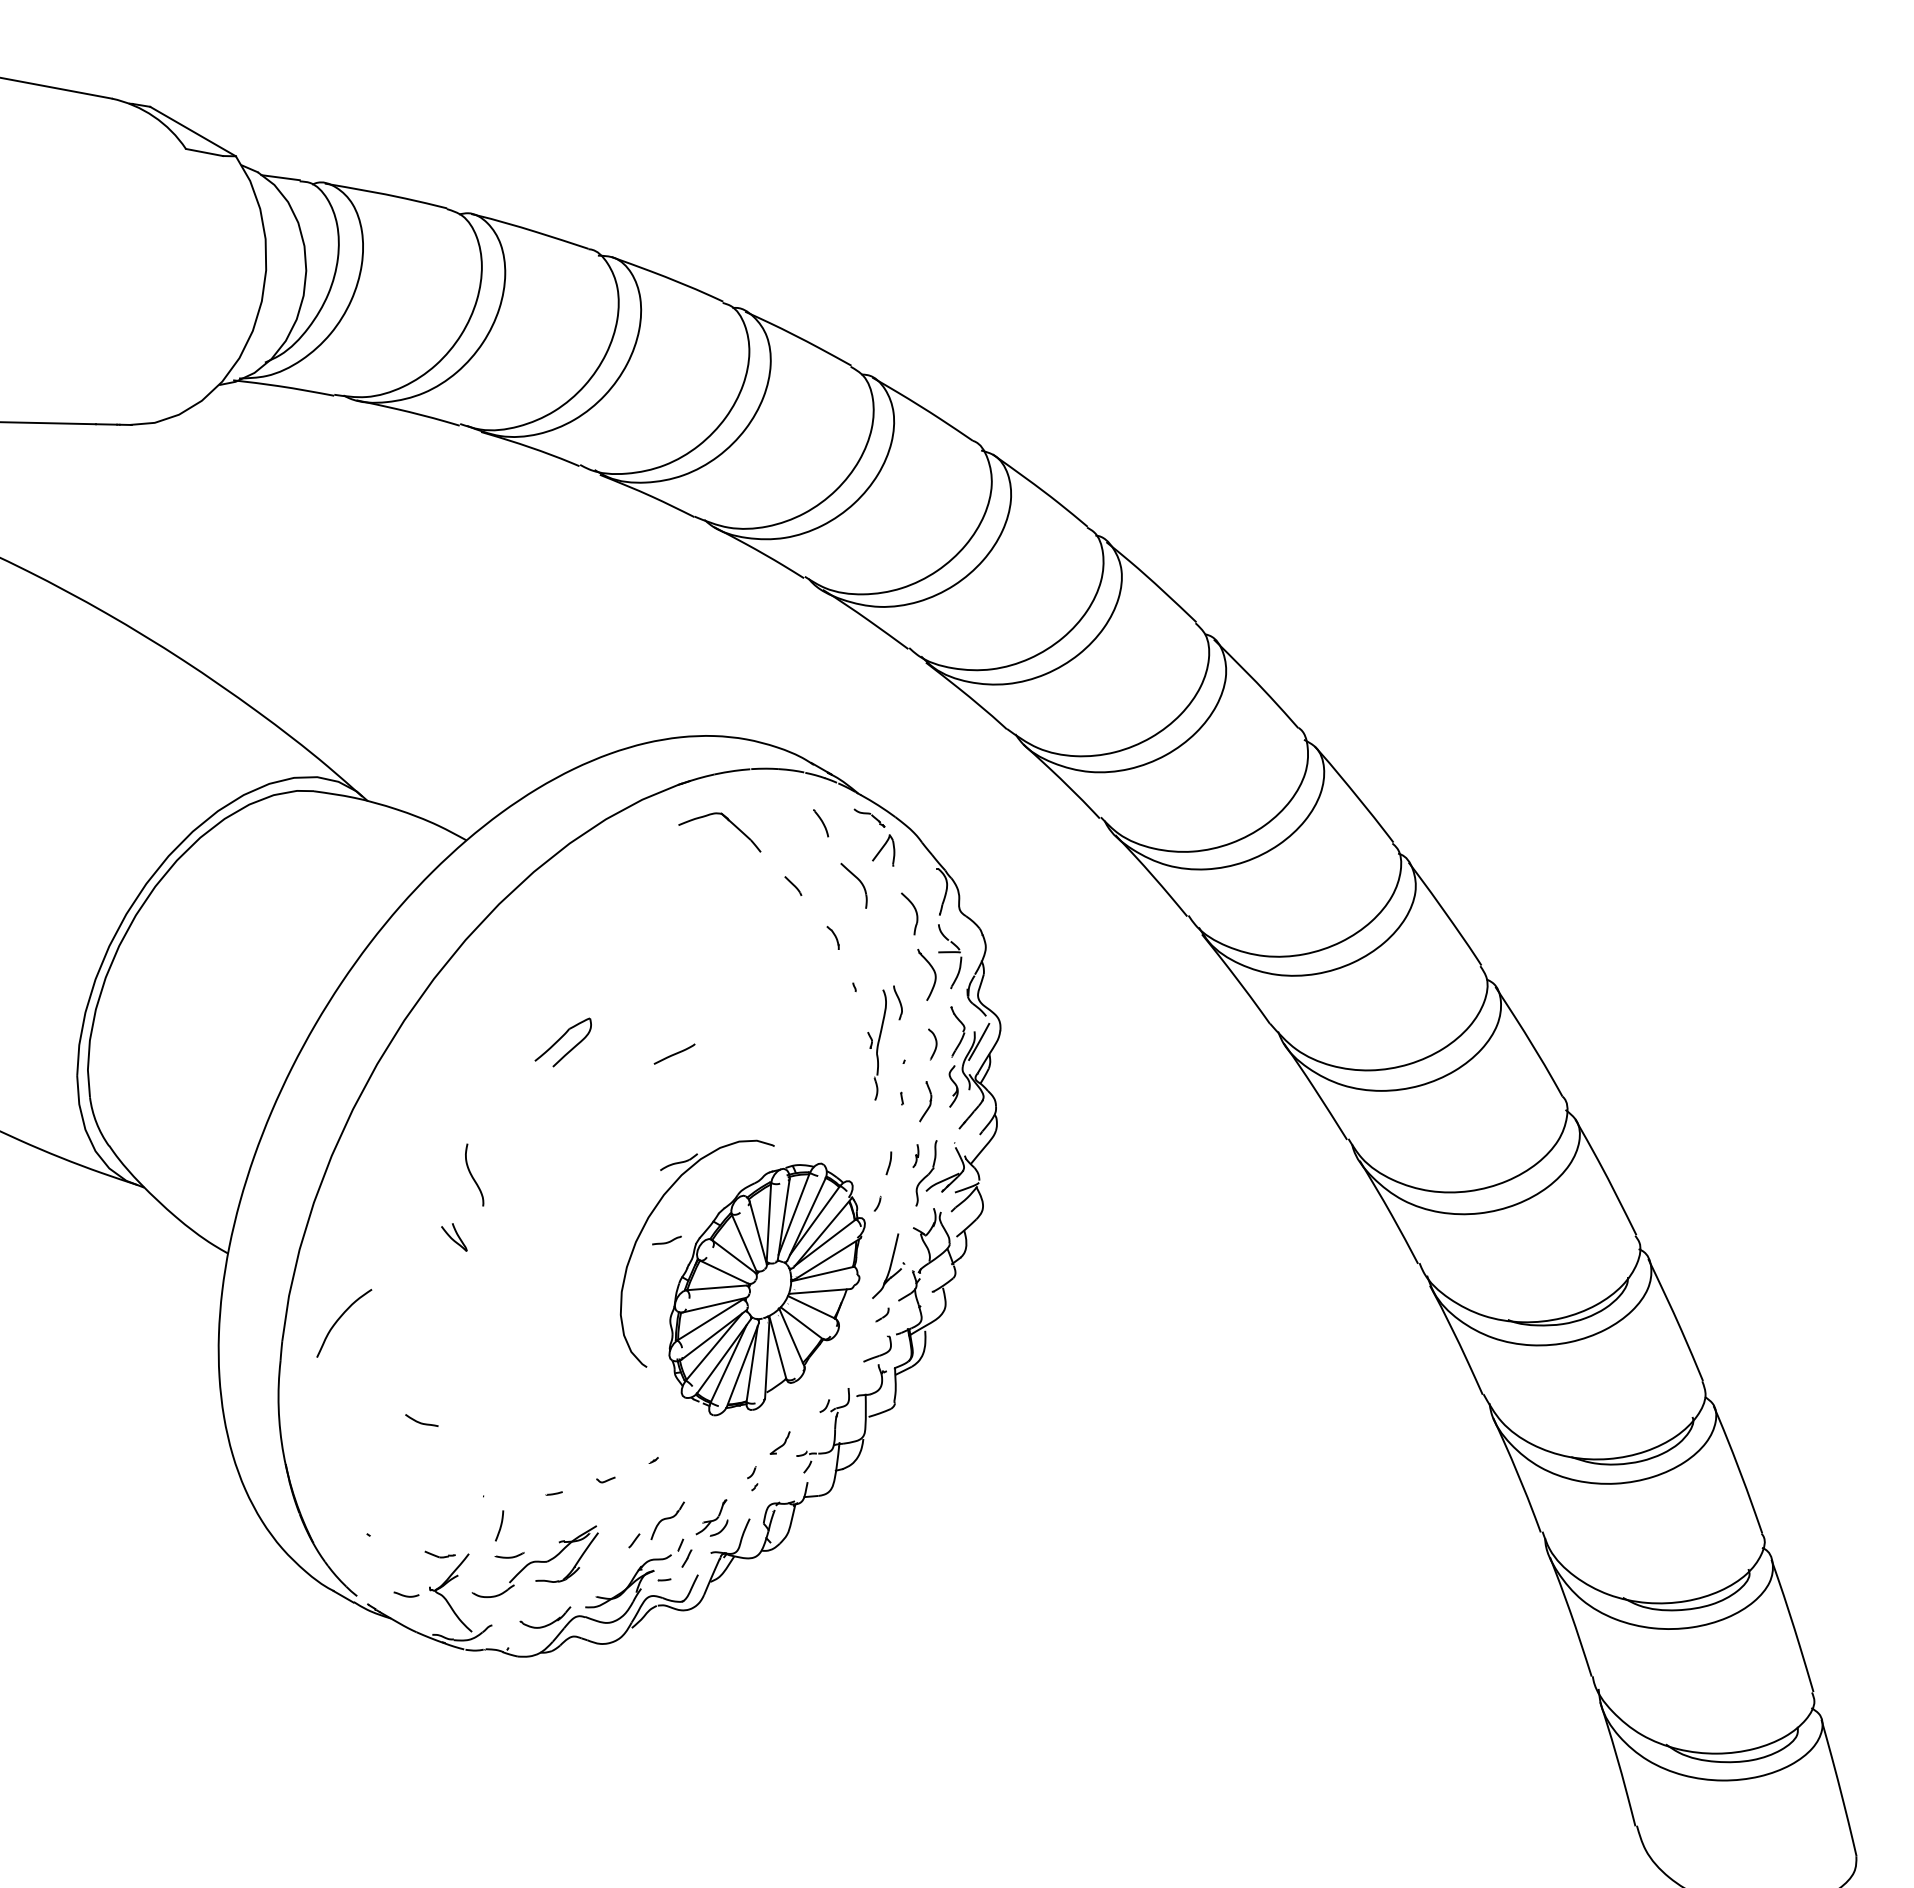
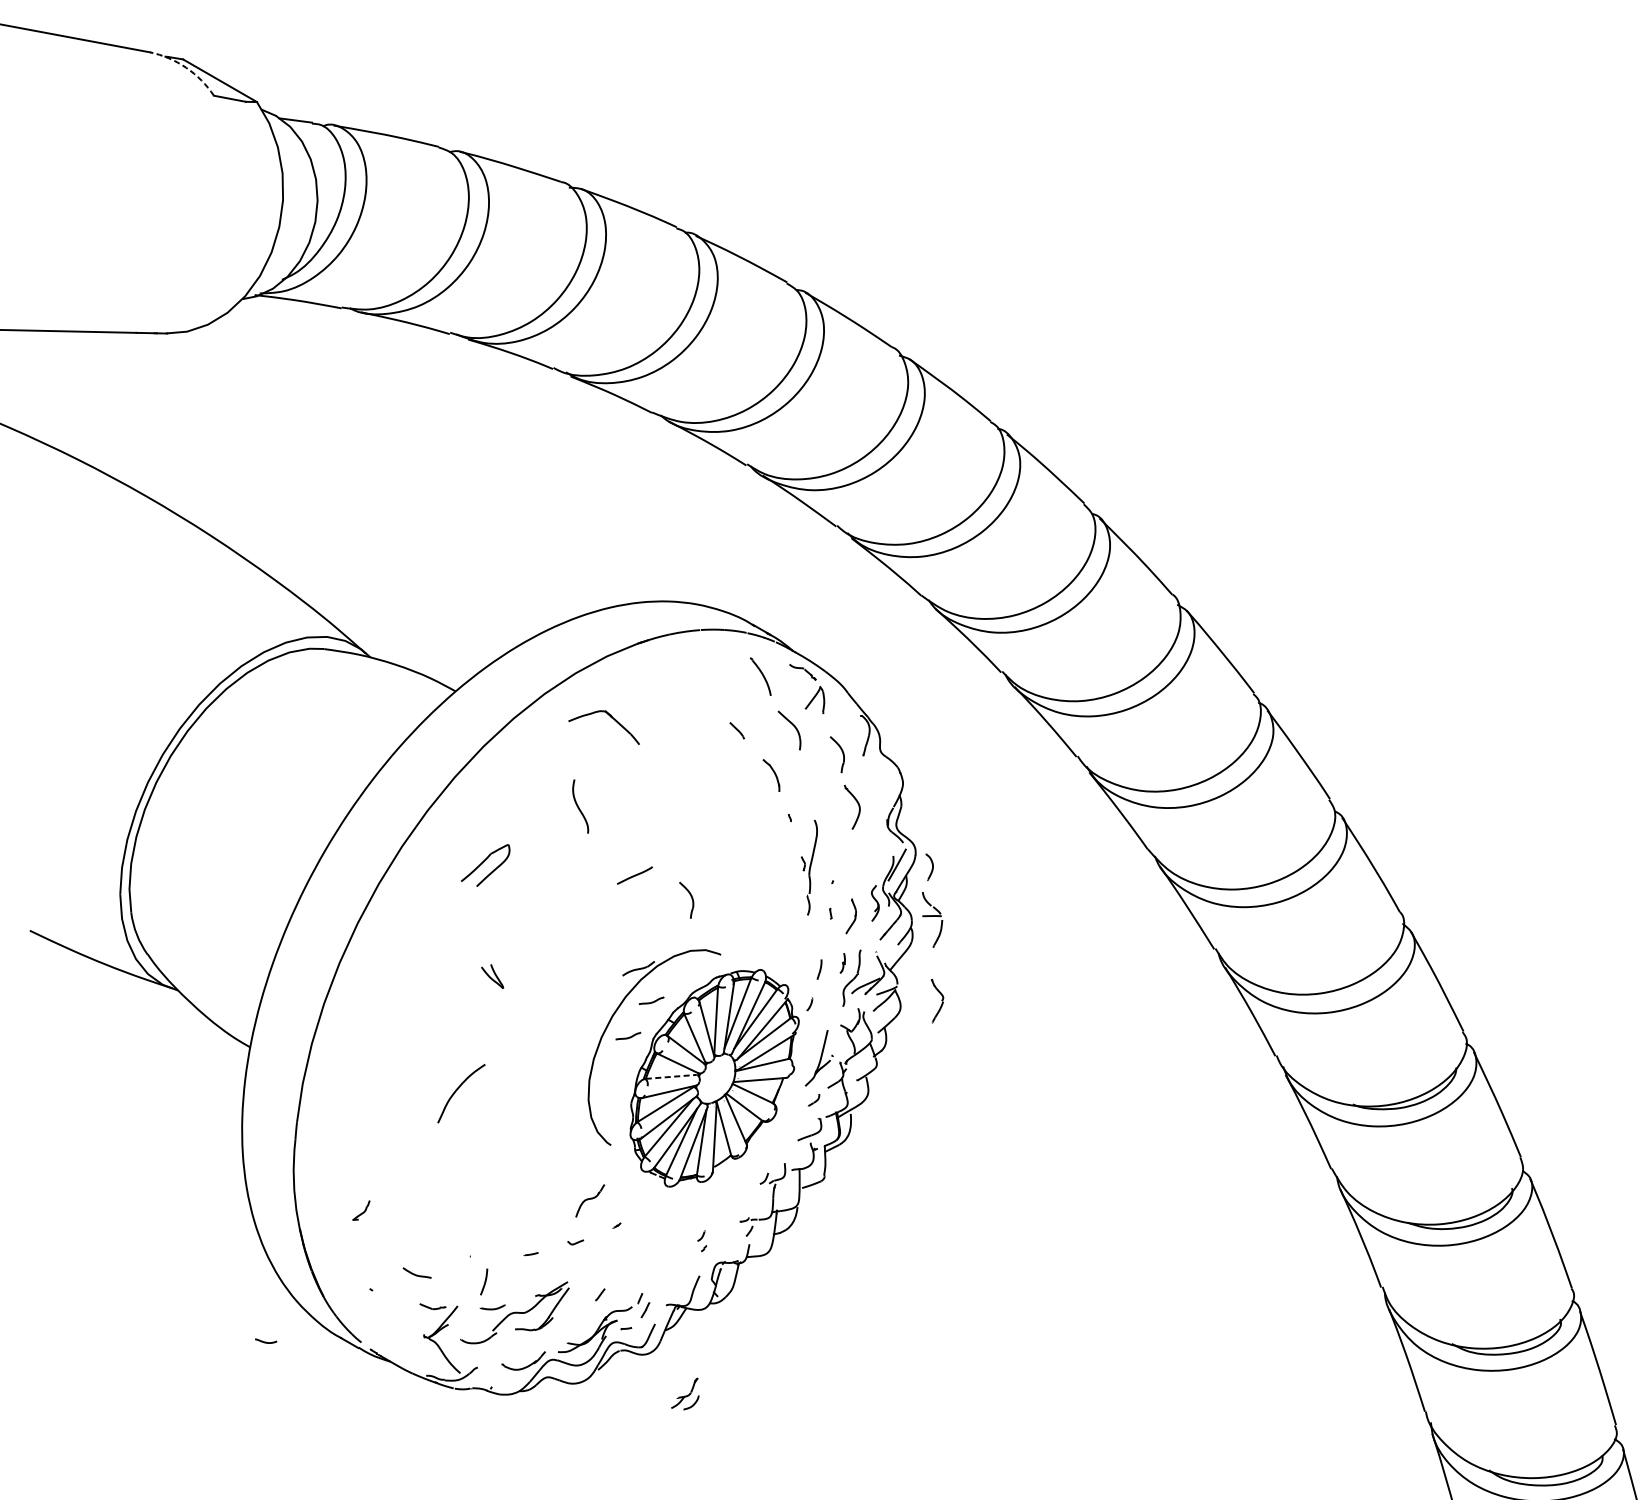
arc: (153, 116) -> (185, 67), solid -> dashed
part: (729, 822) -> (612, 719), moved
part: (821, 823) -> (761, 676), size x1.6
part: (832, 937) -> (770, 775), size x1.6
part: (950, 956) -> (932, 919), moved
part: (897, 1002) -> (826, 831), removed
part: (957, 1031) -> (937, 1000), moved
part: (562, 1042) -> (484, 865), moved
curve: (935, 1044) -> (932, 867), moved
part: (740, 1081) -> (691, 899), added
curve: (472, 1174) -> (578, 806), moved
curve: (694, 1200) -> (652, 1001), added
part: (454, 1237) -> (492, 976), moved
line: (716, 1287) -> (671, 1076), solid -> dashed
curve: (340, 1318) -> (458, 1089), moved
curve: (421, 1422) -> (416, 1274), moved
part: (779, 1442) -> (360, 1210), moved
part: (711, 1517) -> (684, 1393), moved
part: (667, 1520) -> (590, 1200), moved
curve: (406, 1595) -> (266, 1341), moved

